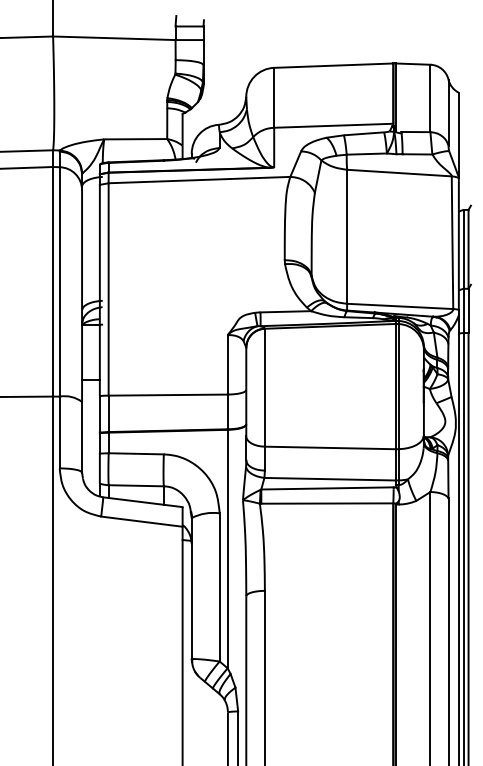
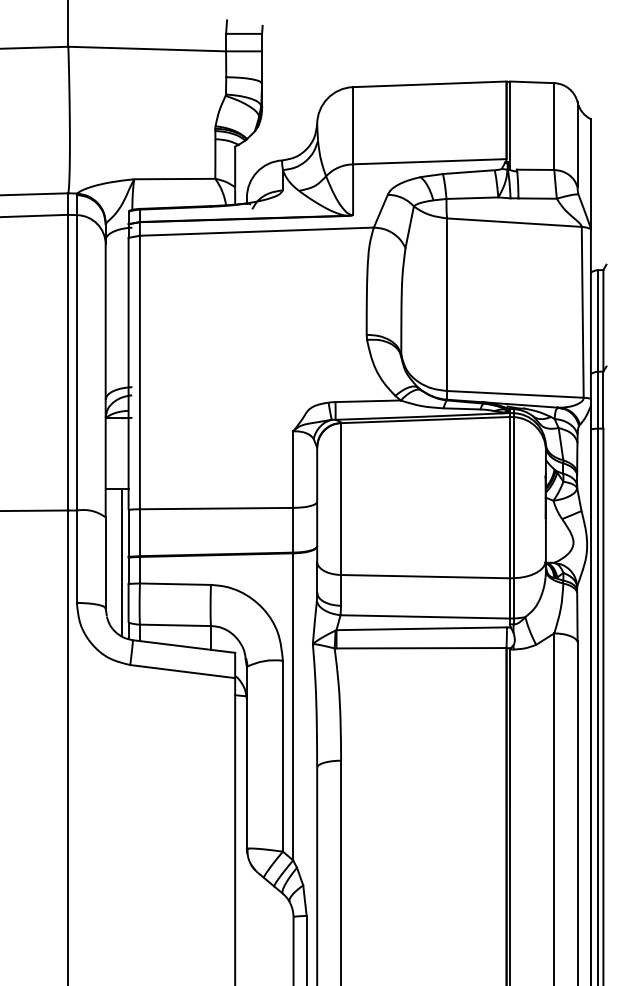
line: (95, 436) -> (122, 562), added

